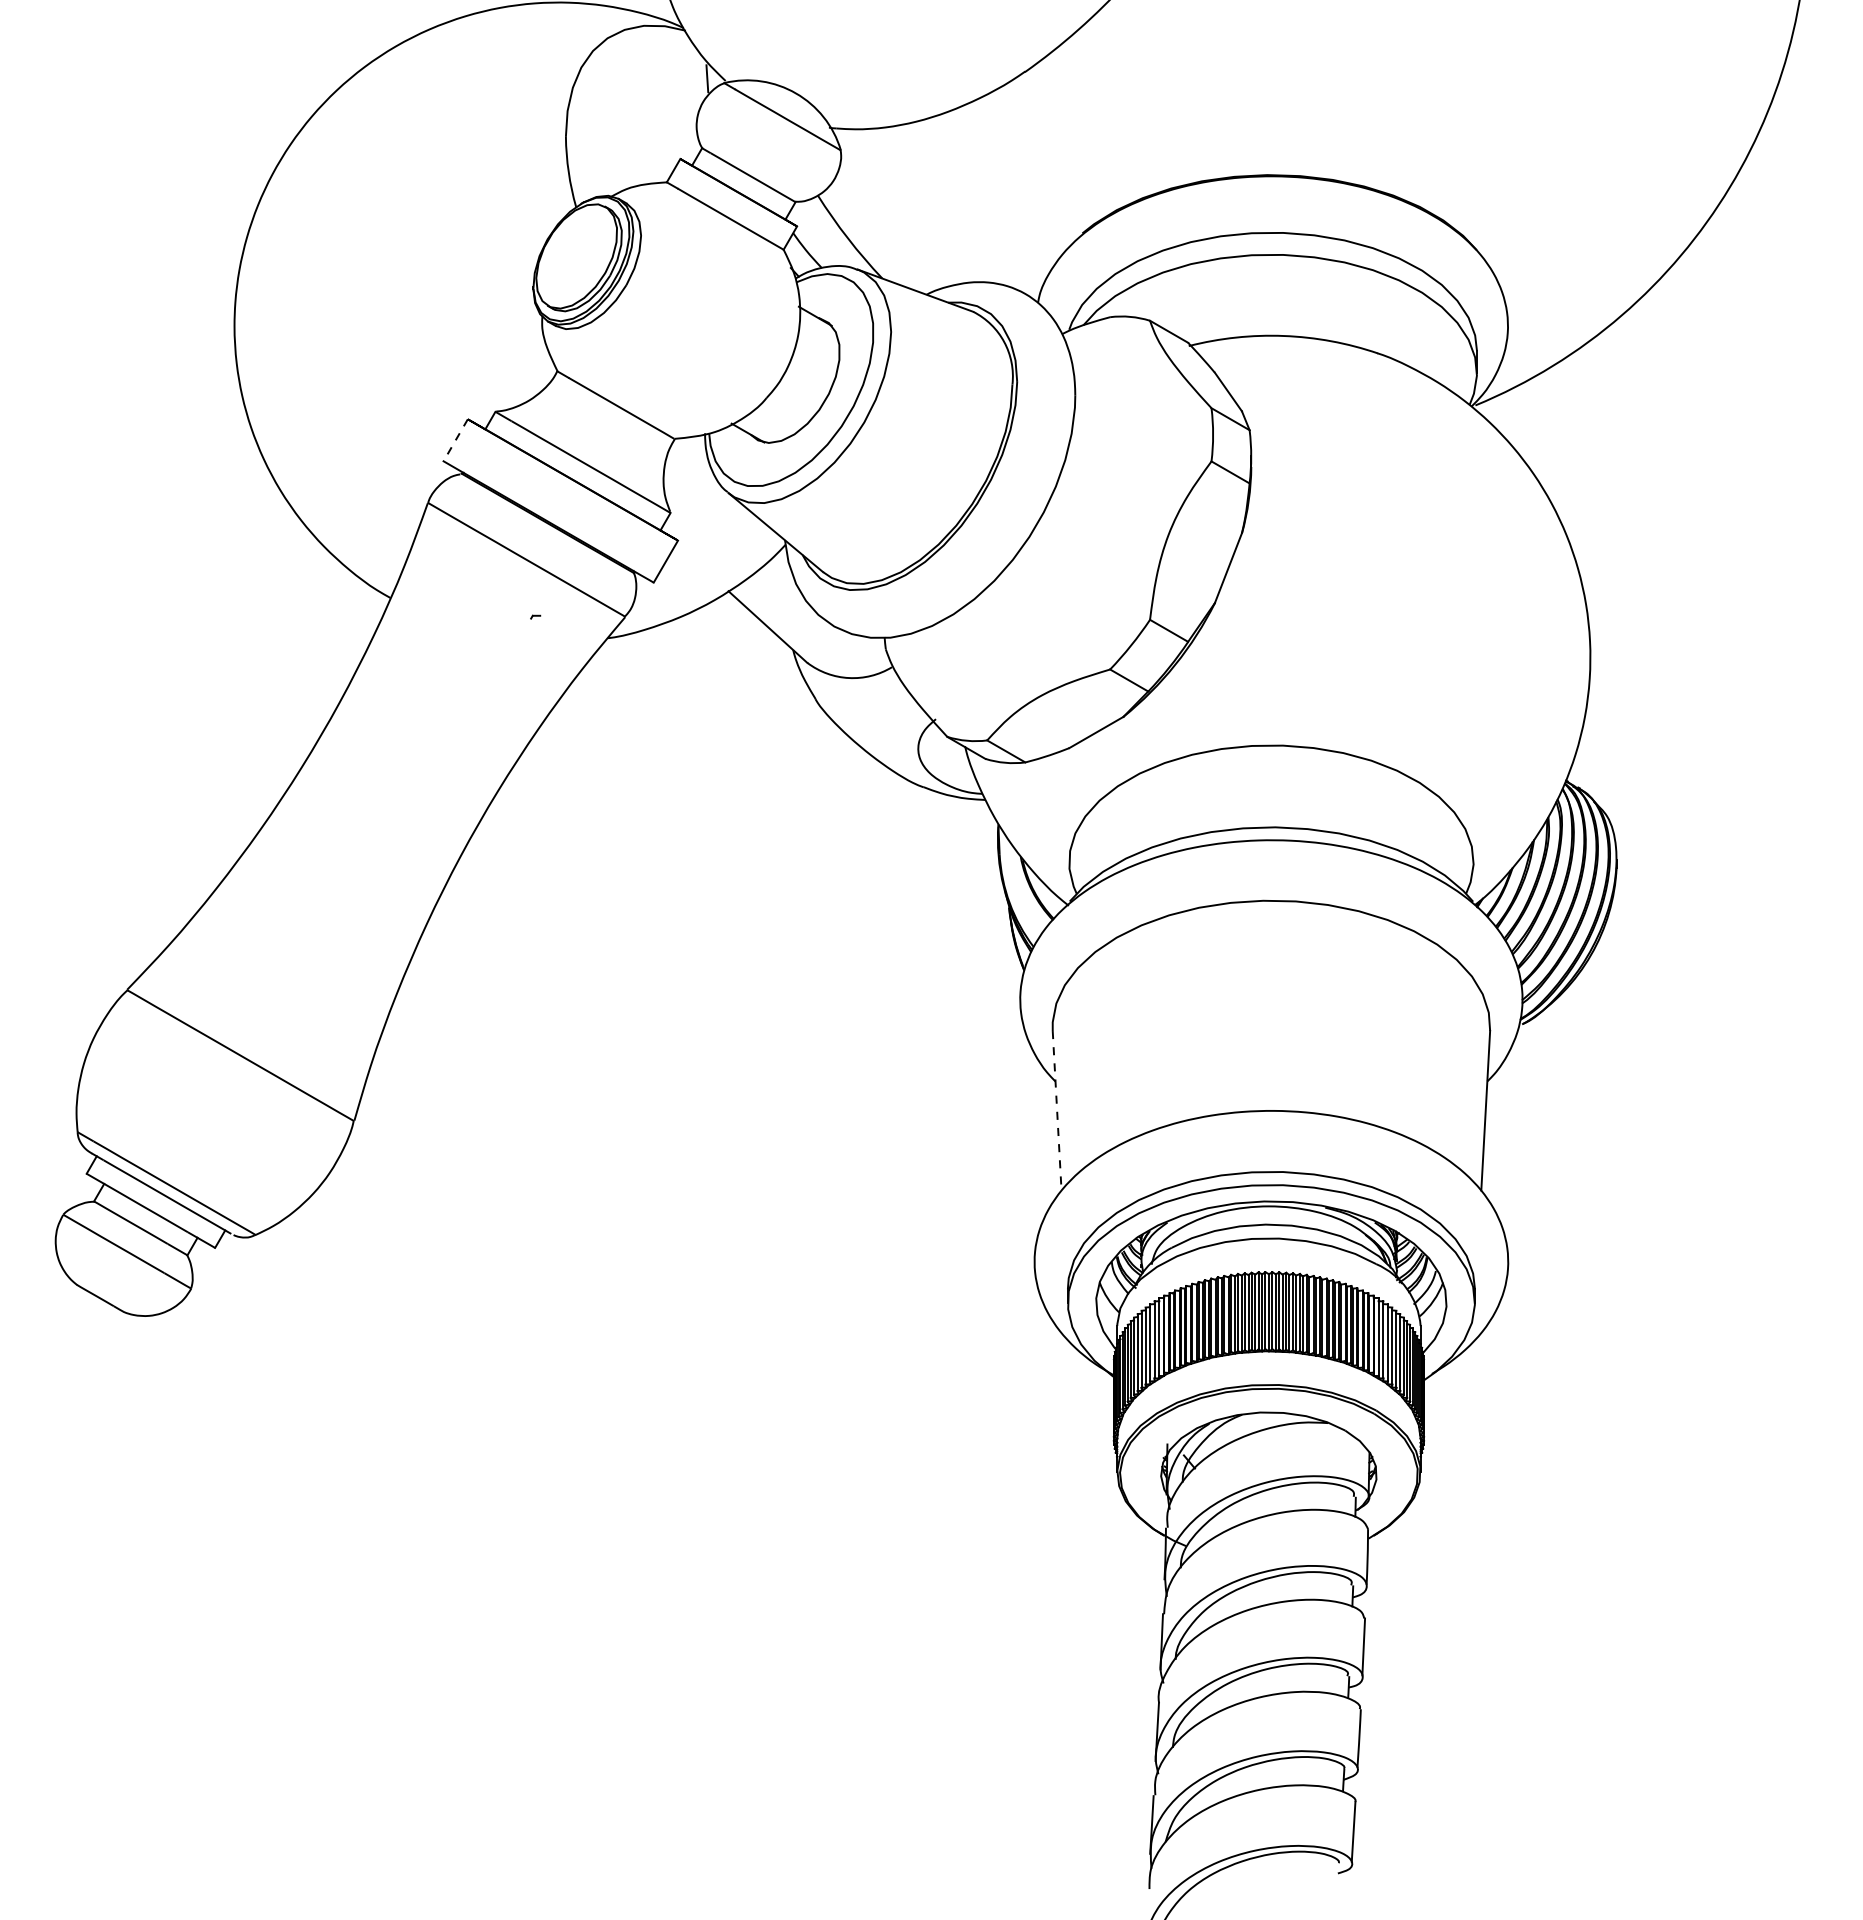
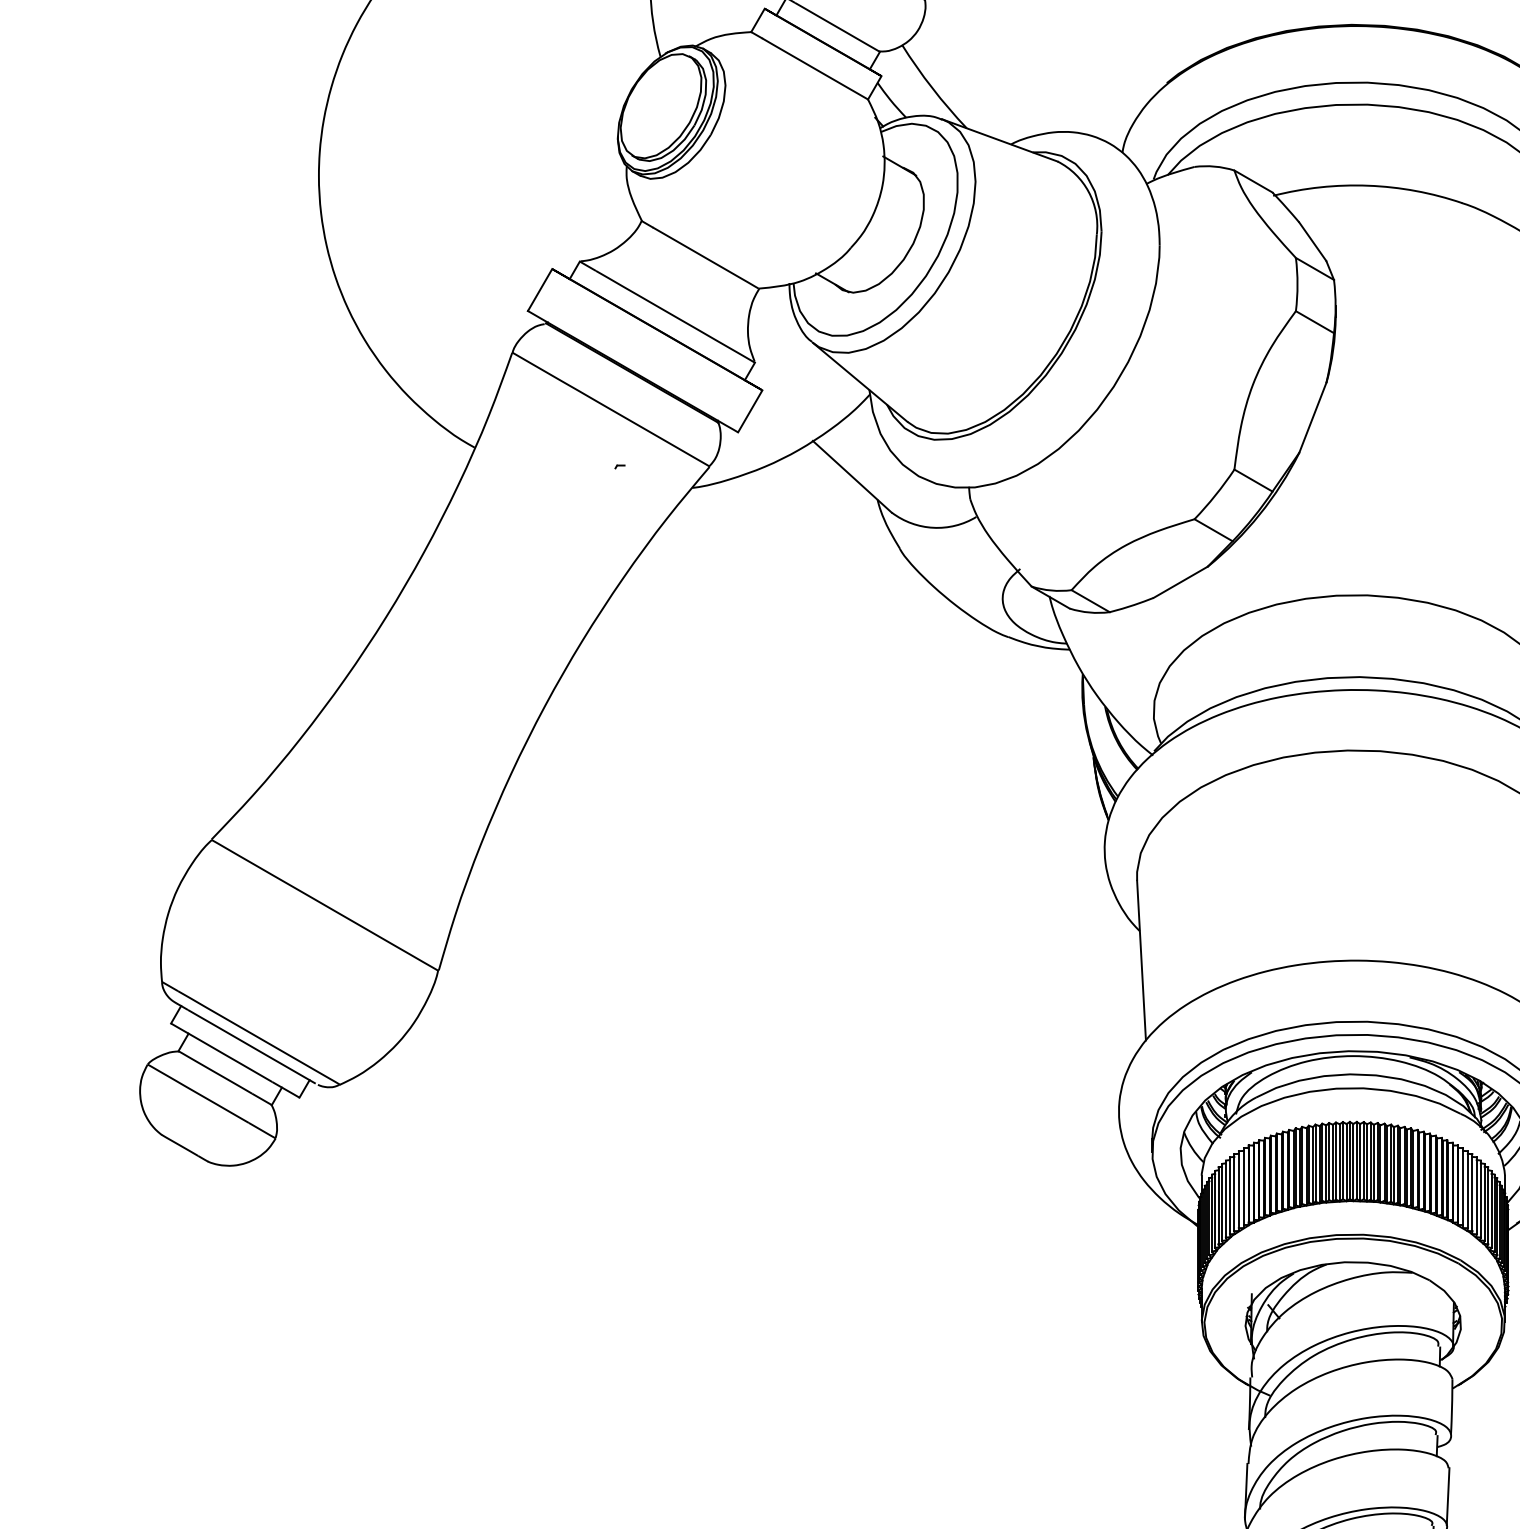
line: (455, 440) -> (539, 290), dashed -> solid
line: (1057, 1110) -> (1141, 960), dashed -> solid

